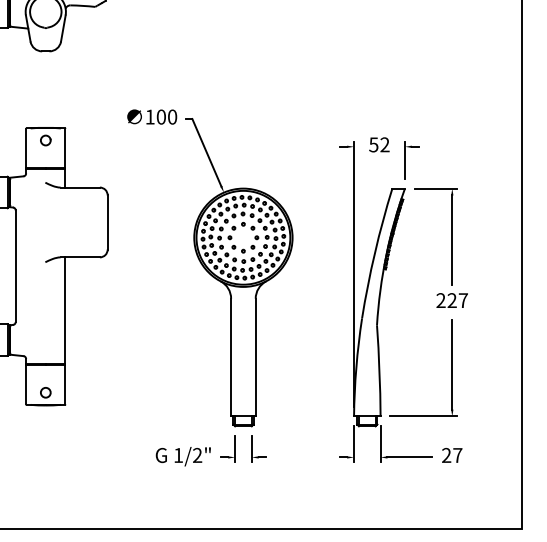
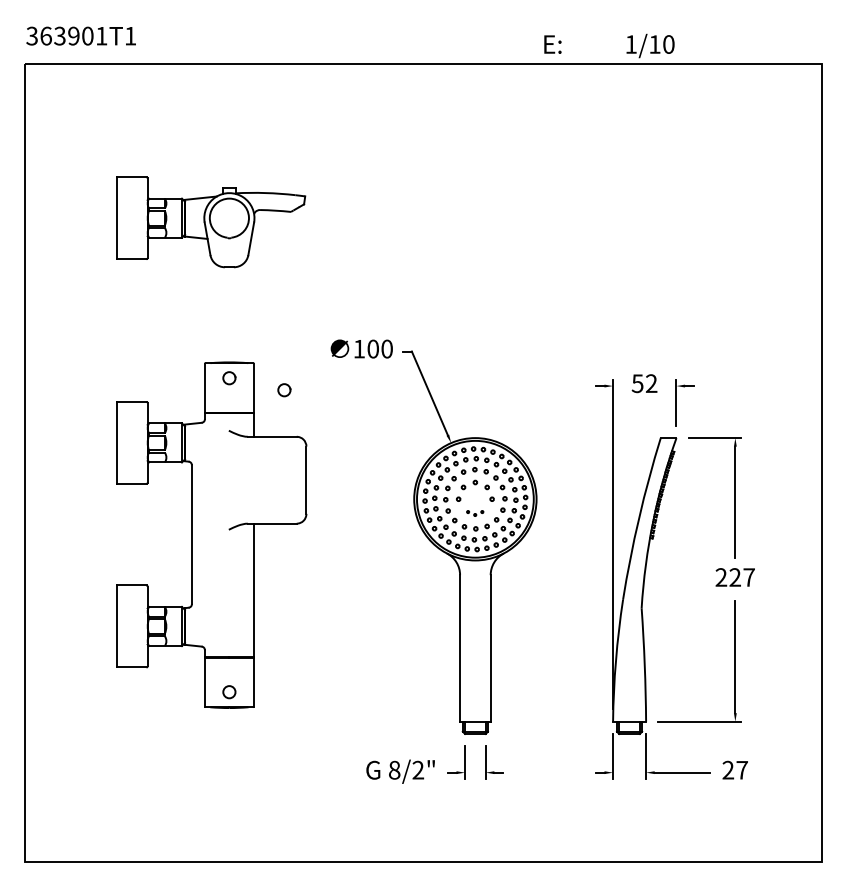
circle: (90, 150) -> (284, 390), added
part: (242, 249) -> (474, 513), size x0.6
text: (178, 454) -> (394, 769), 1/2" -> 8/2"

